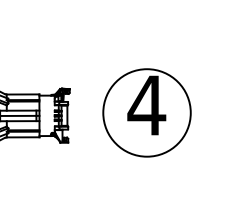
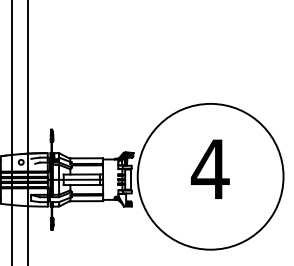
circle: (146, 112) -> (210, 176), size x1.67

